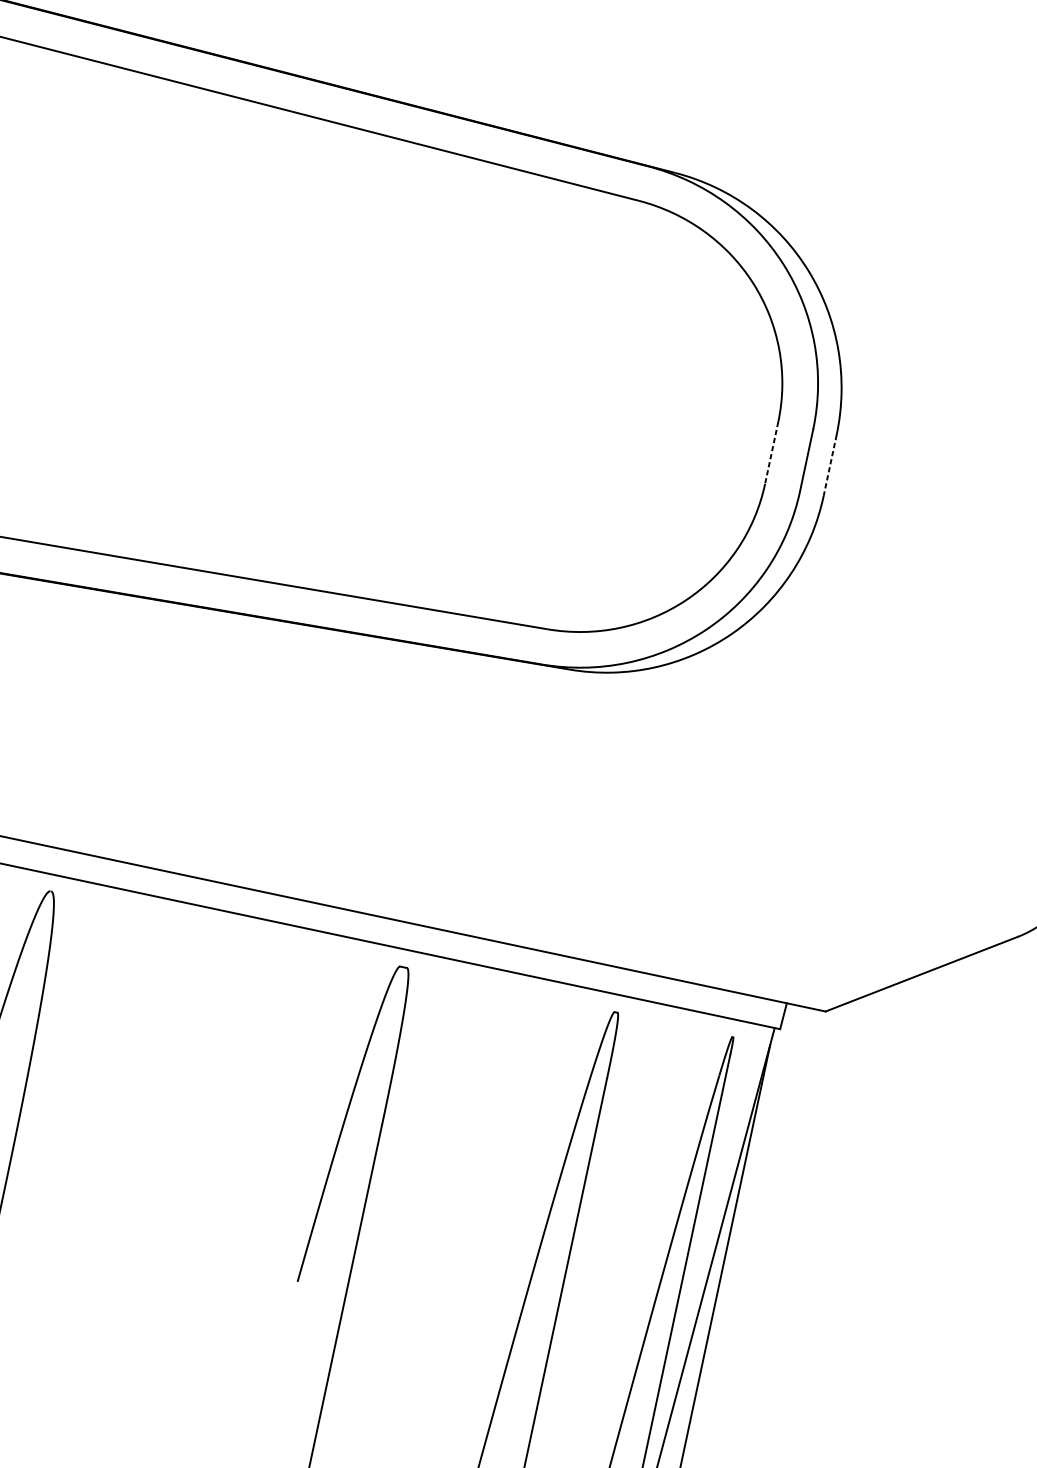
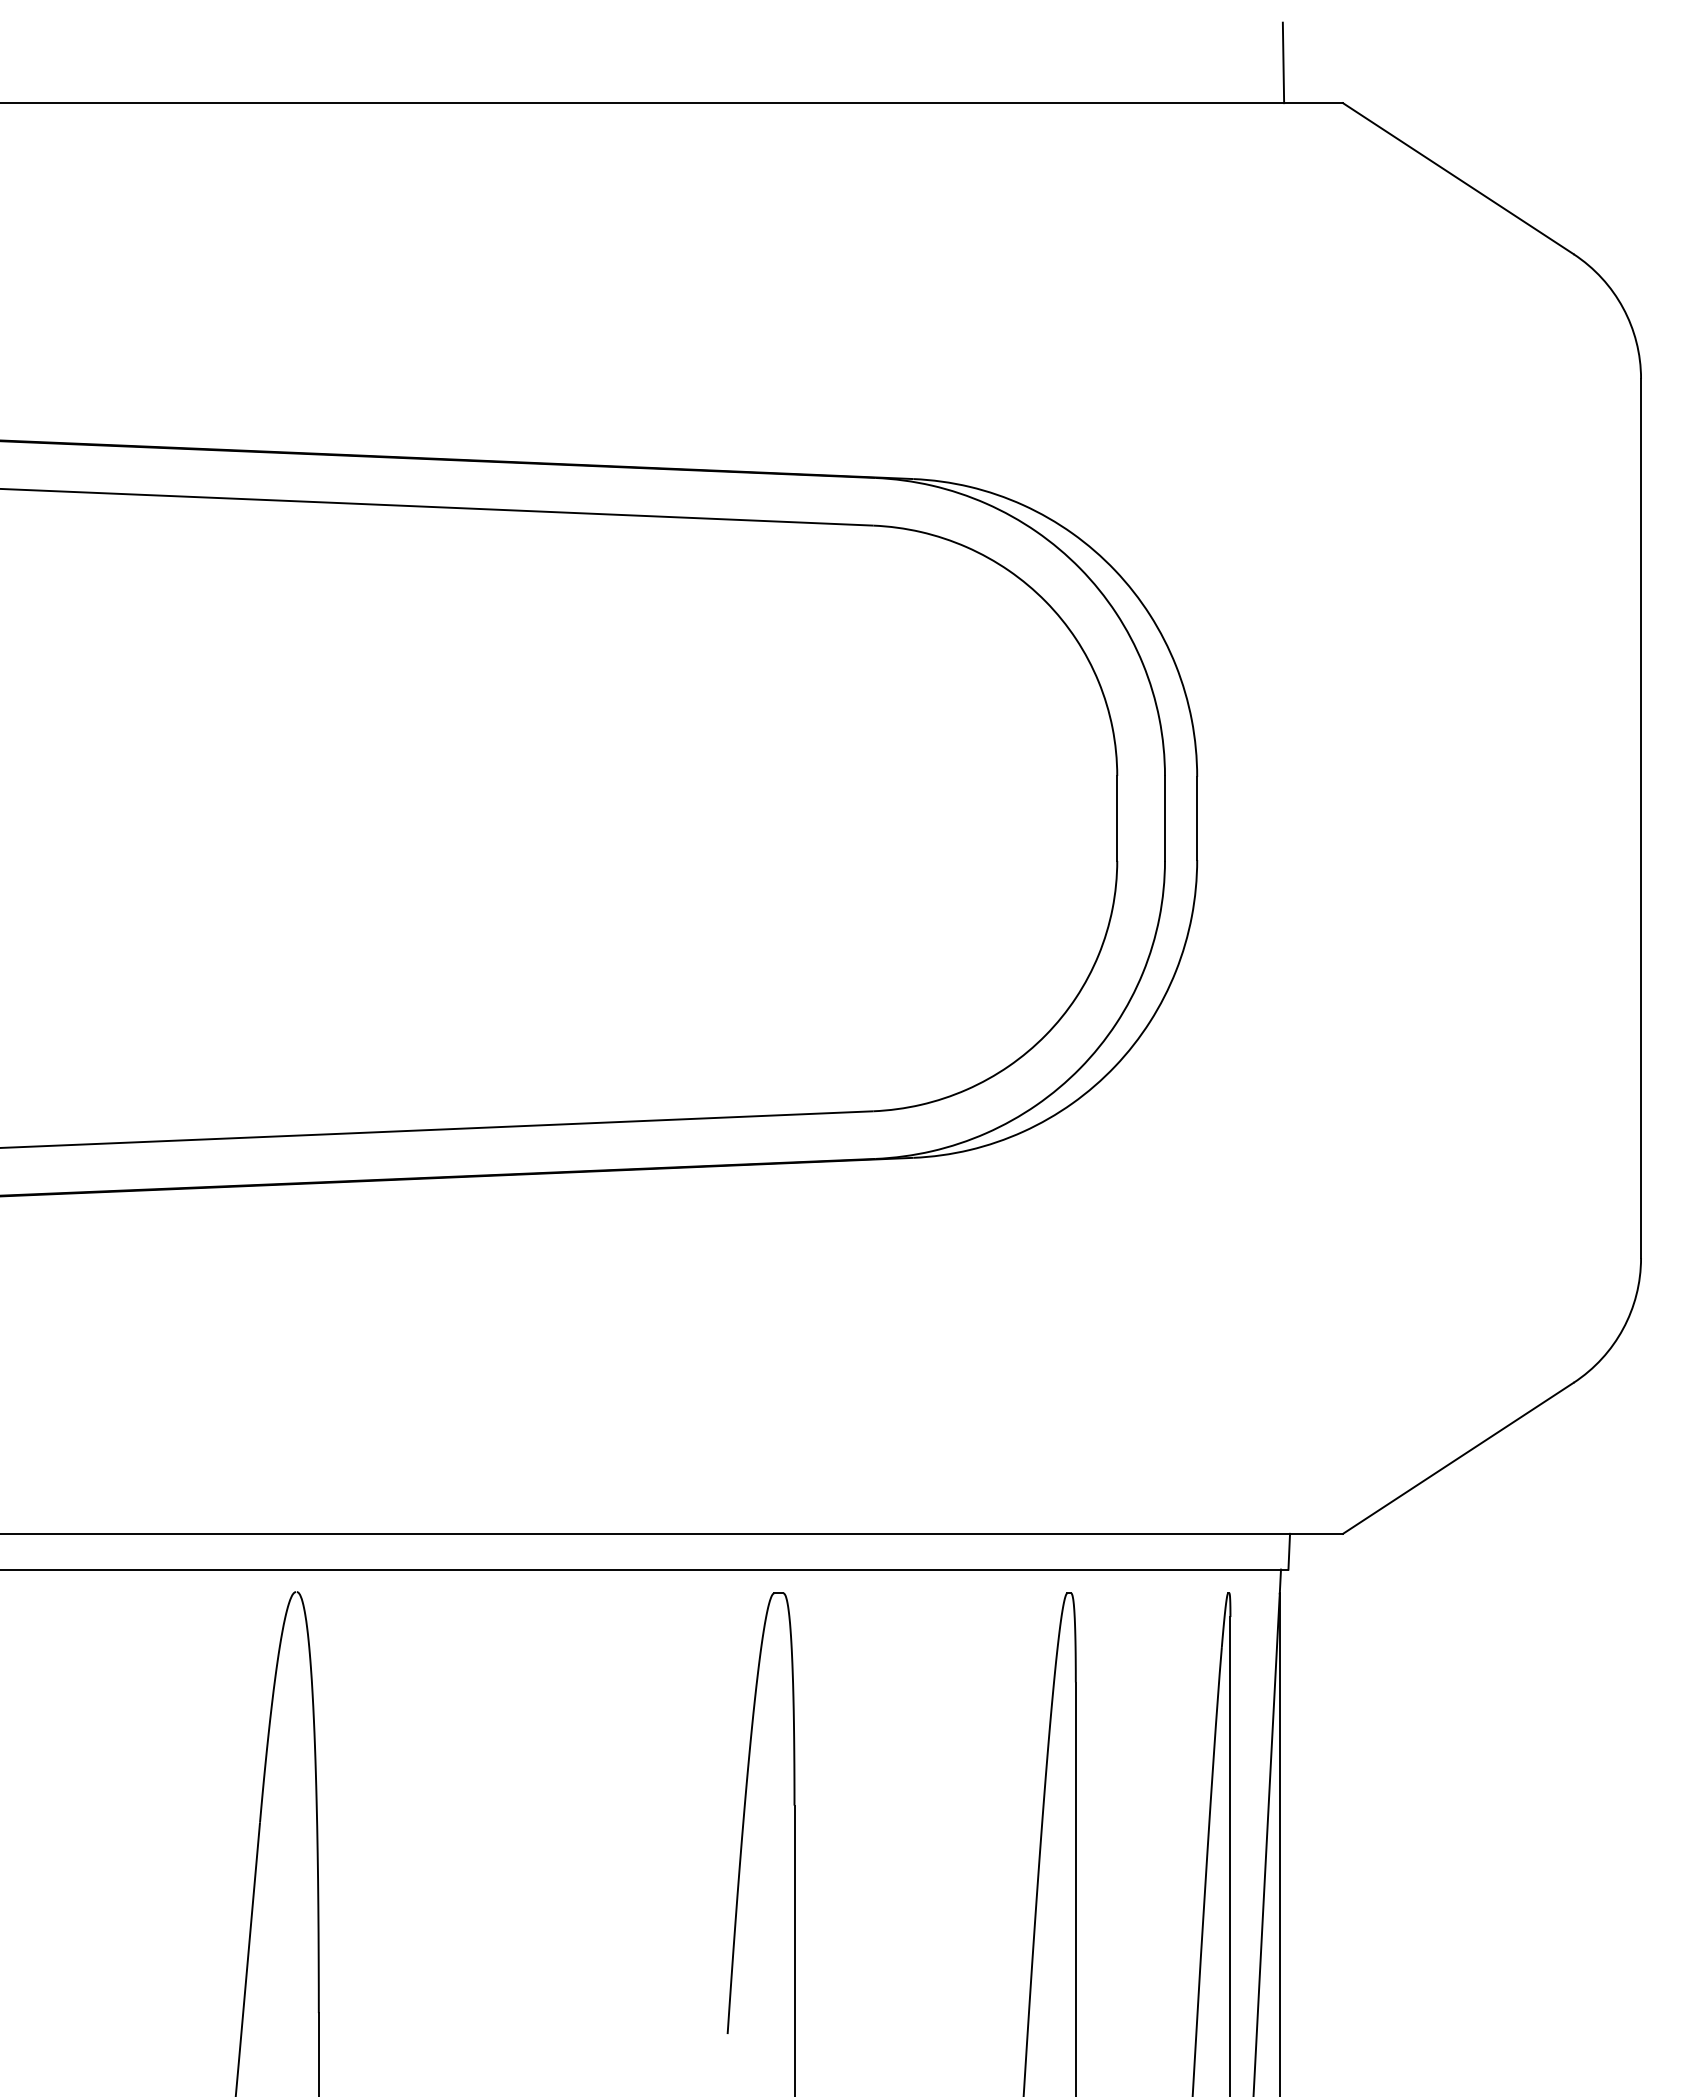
line: (771, 453) -> (1117, 818), dashed -> solid
line: (830, 465) -> (1197, 818), dashed -> solid

